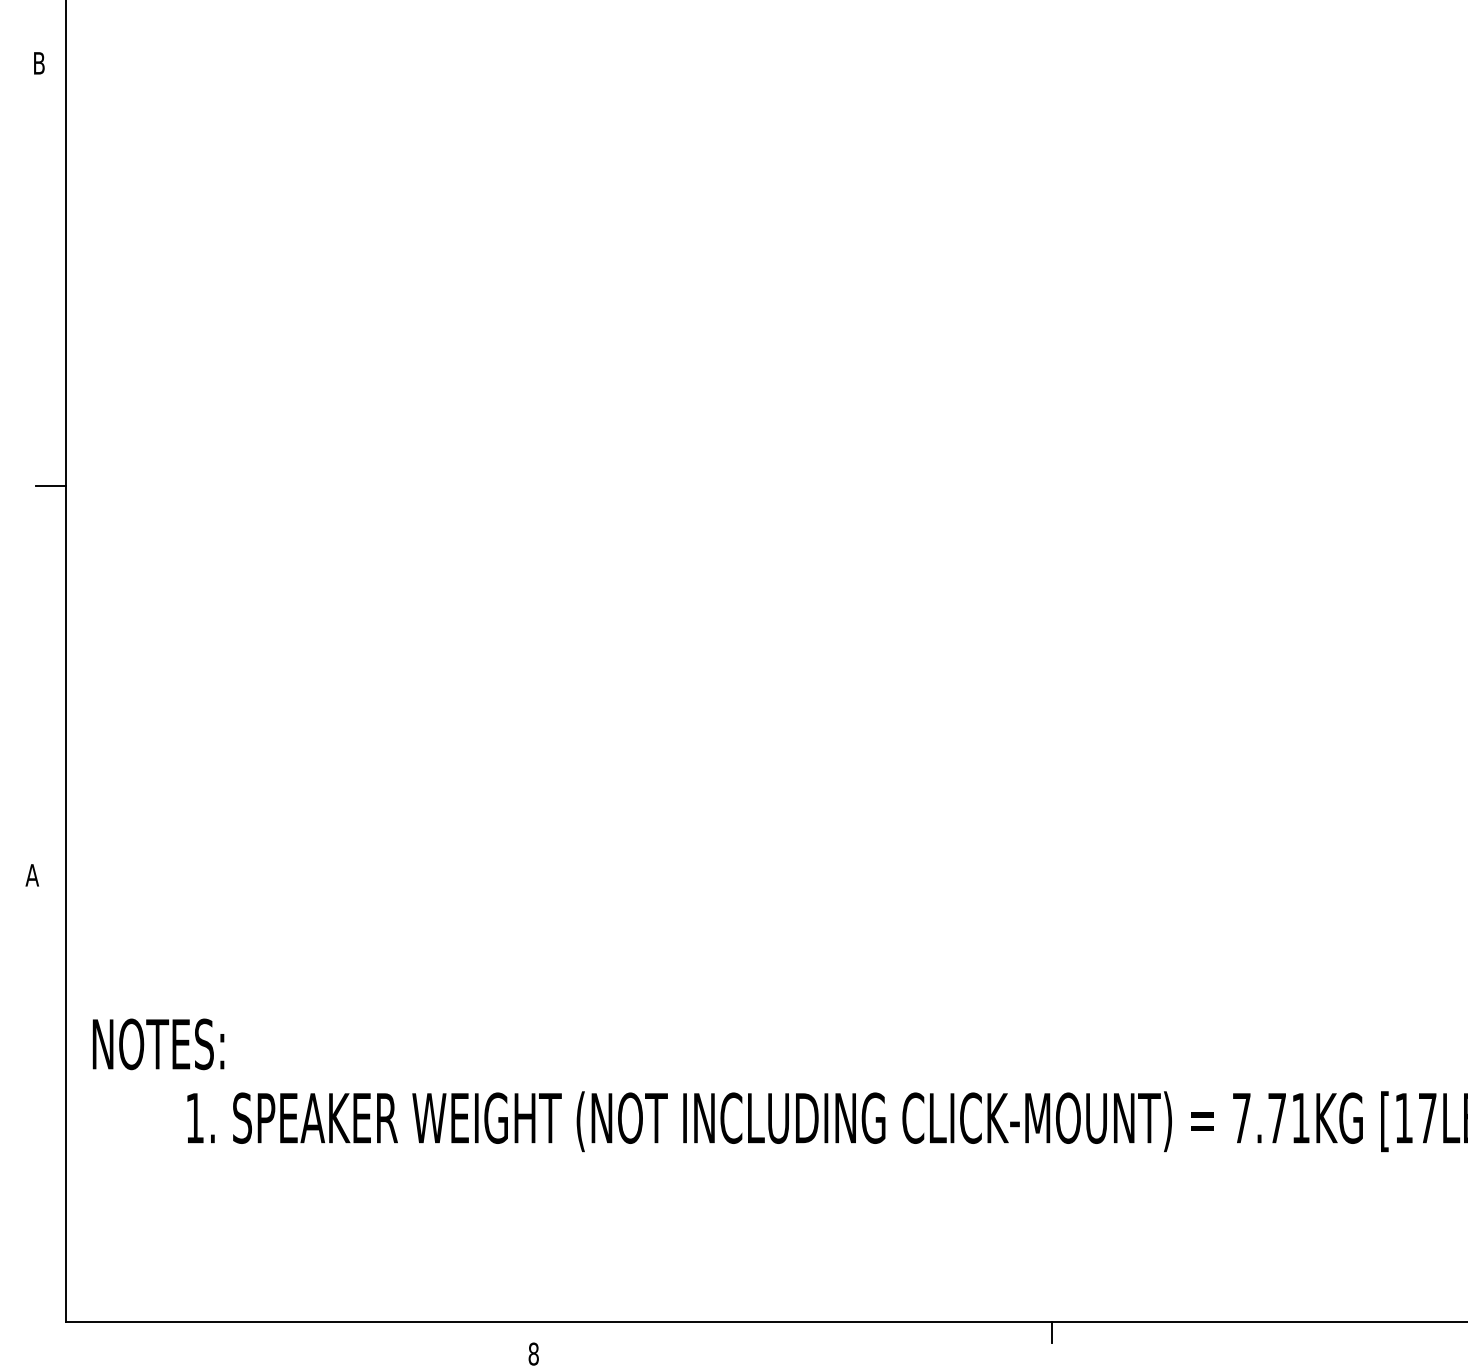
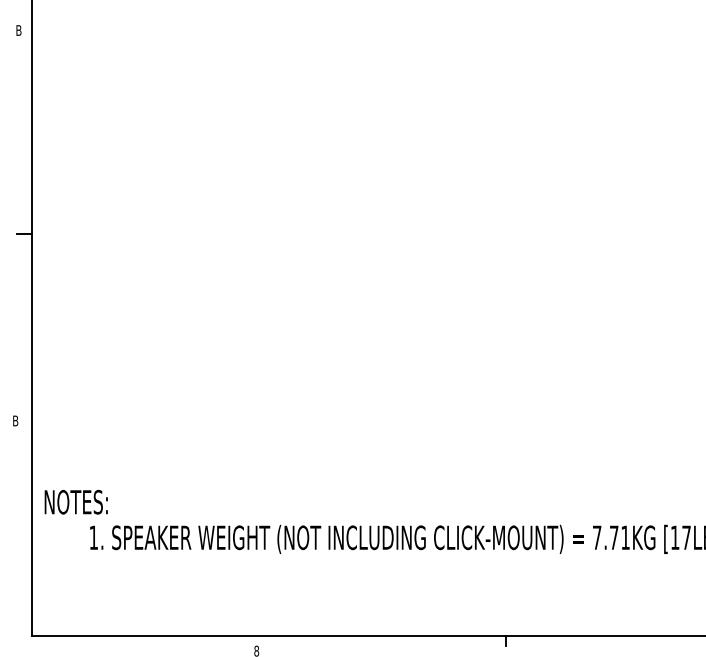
text: (32, 874) -> (15, 420), A -> B

